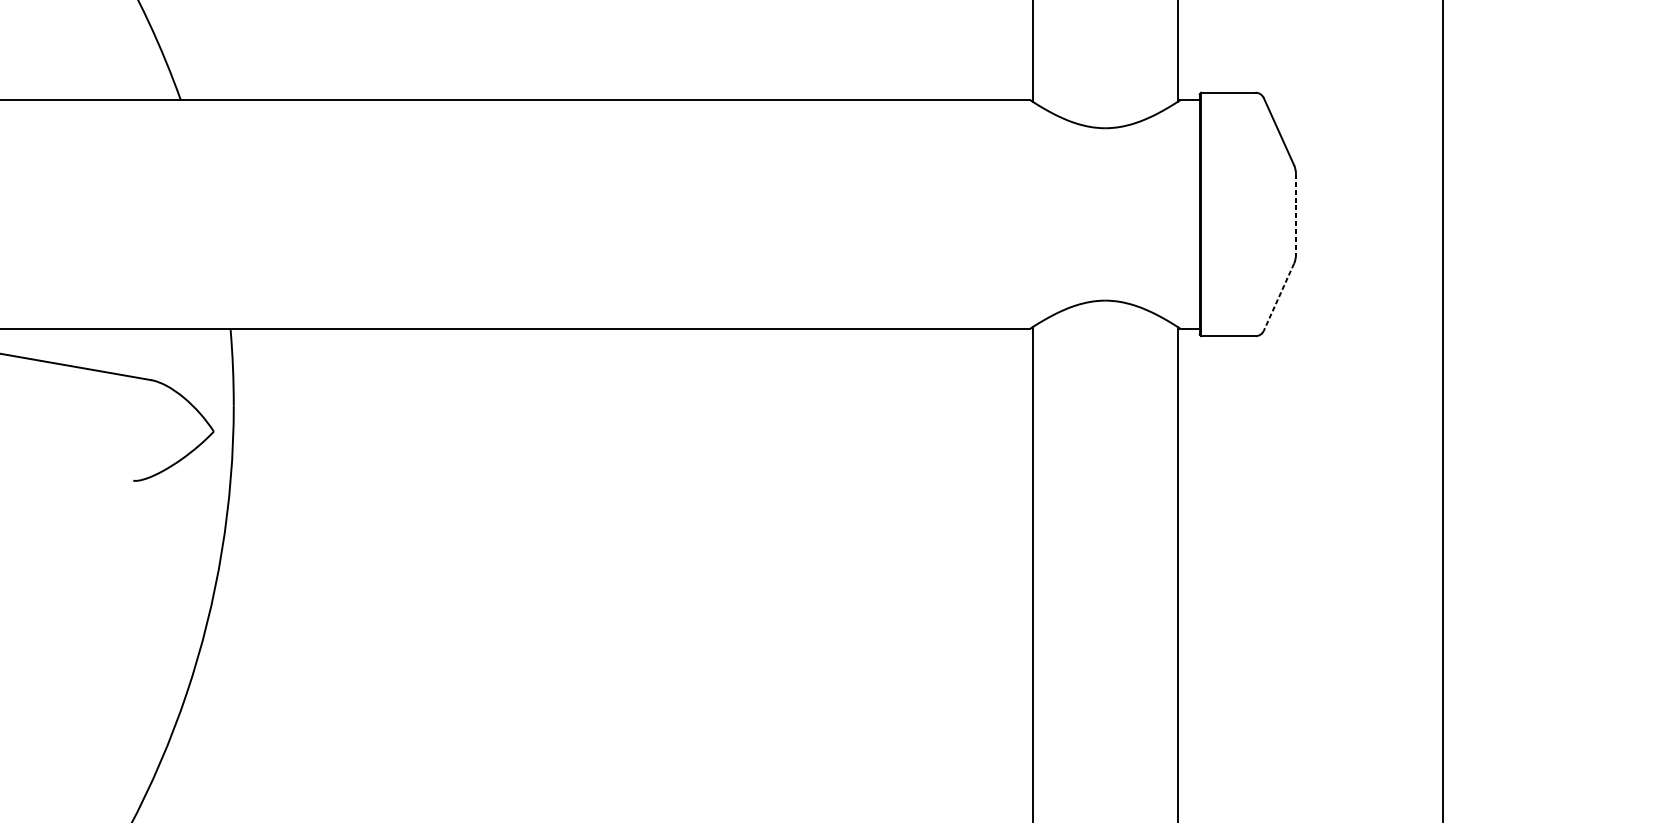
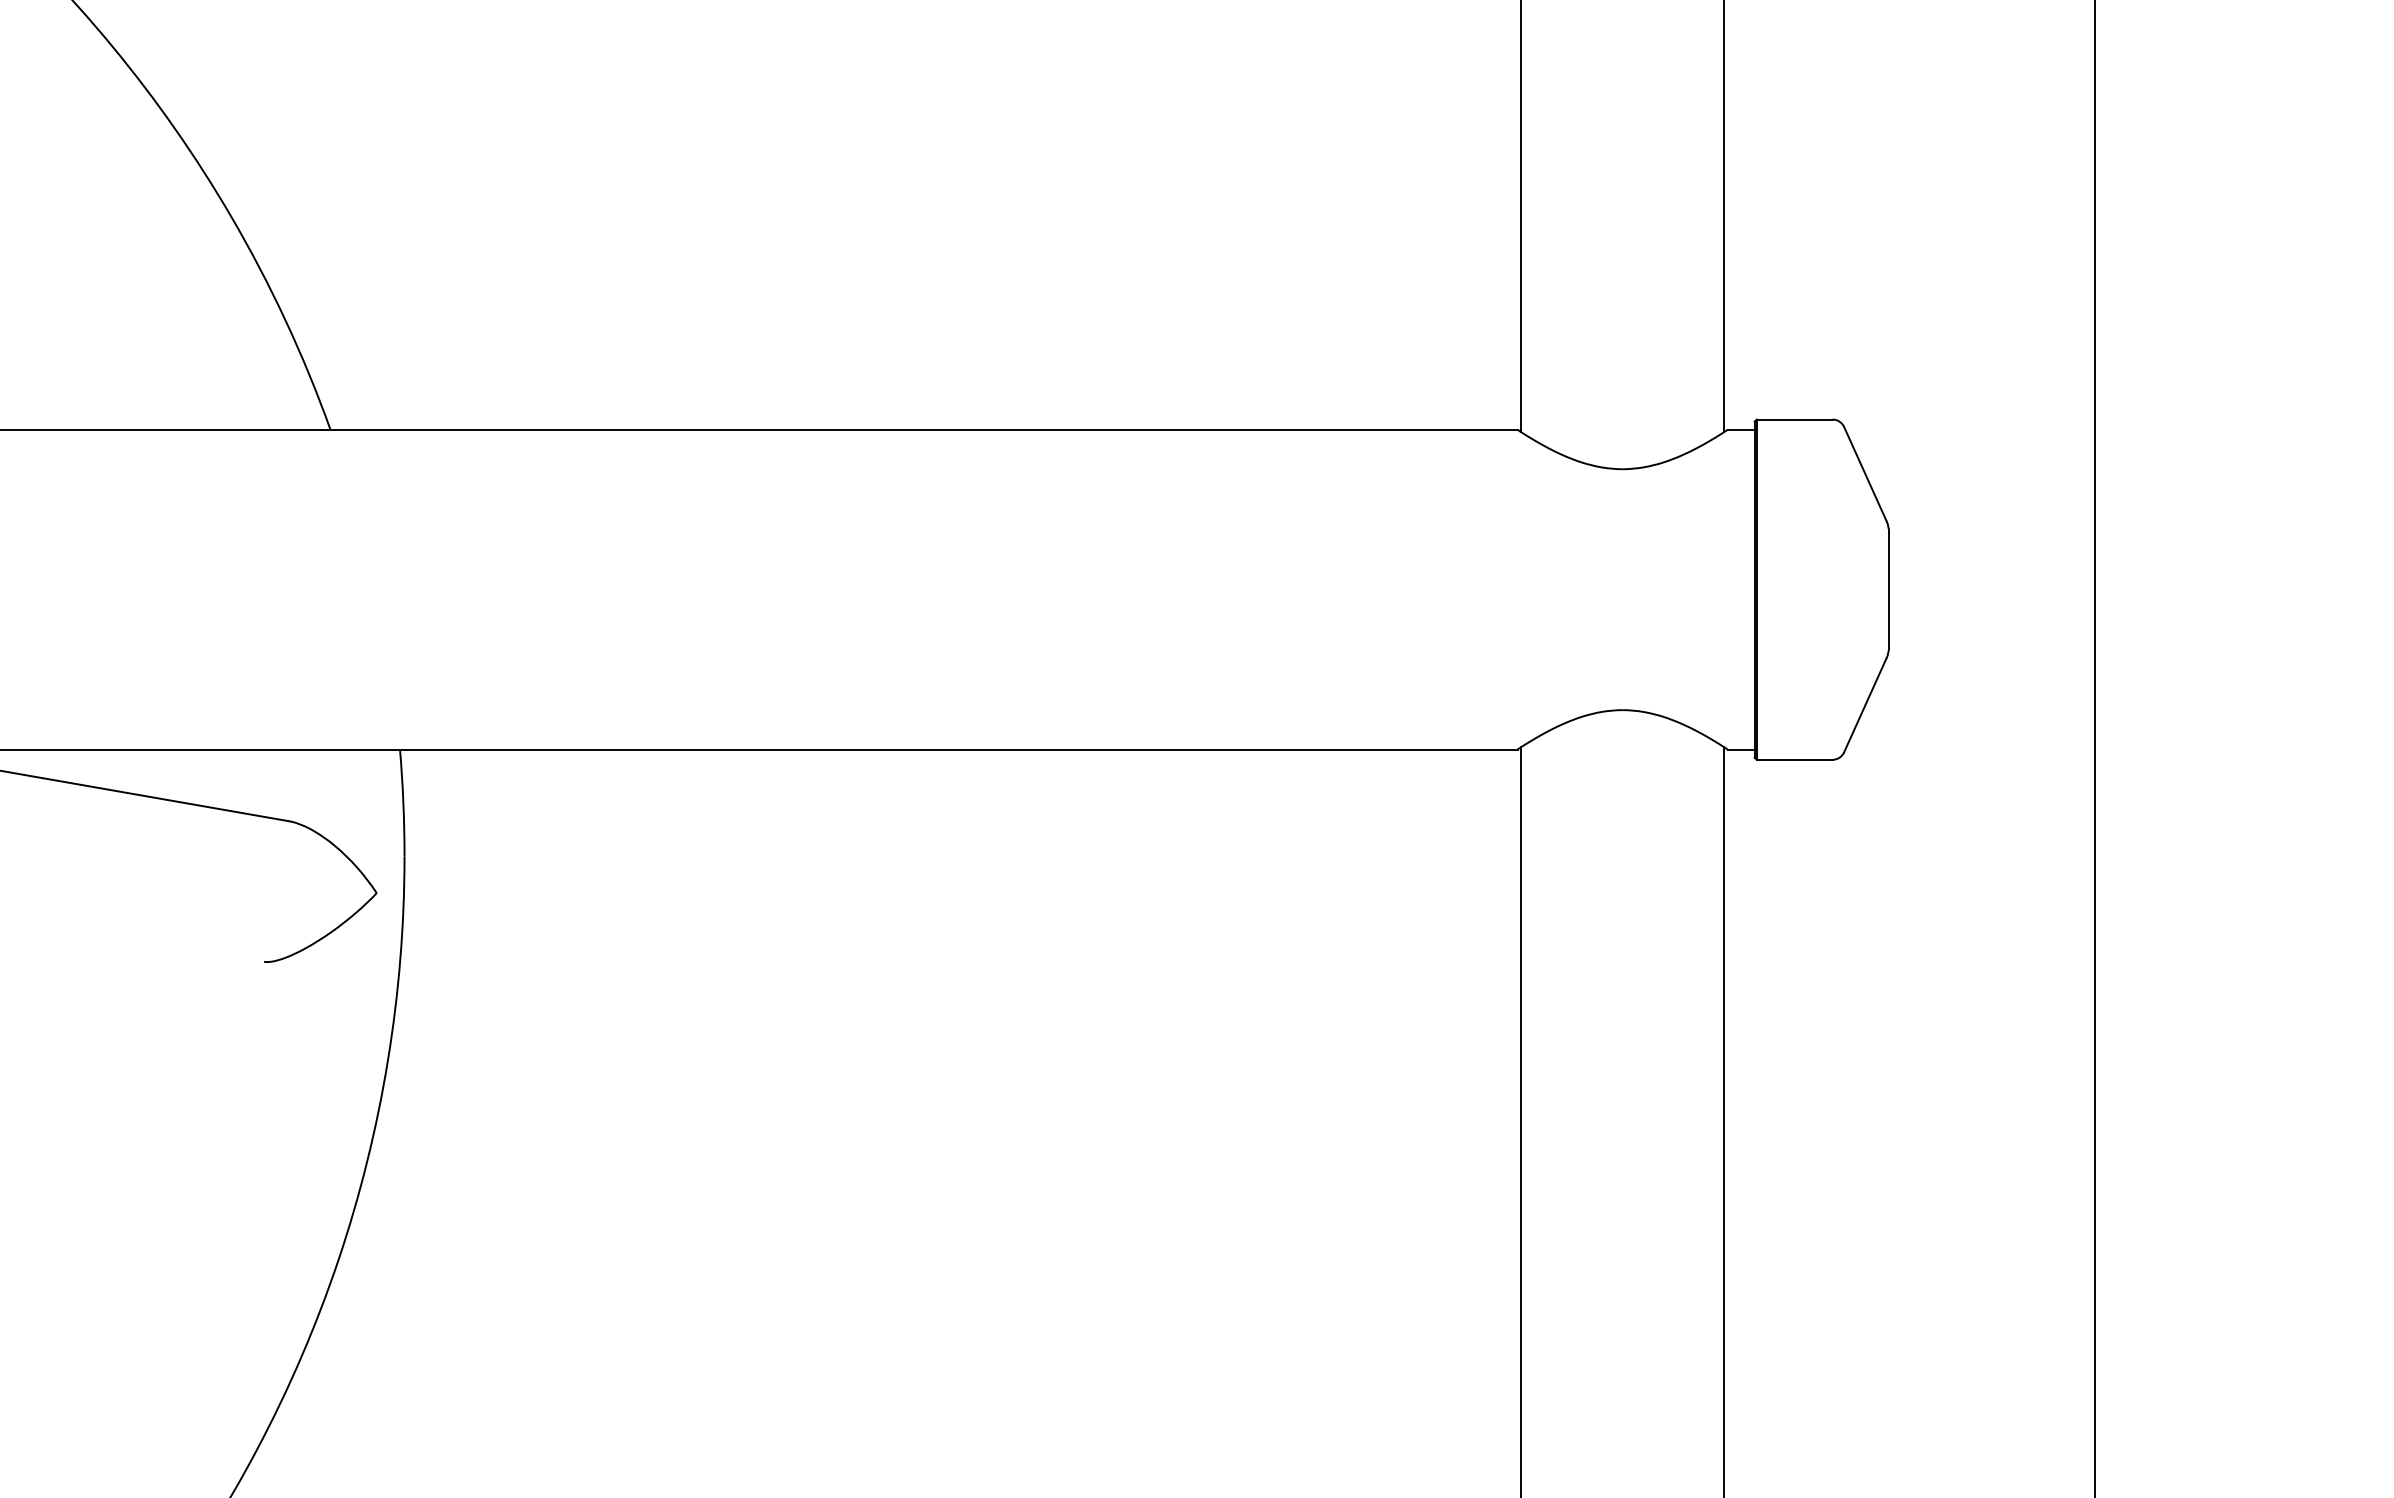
line: (1296, 214) -> (1889, 589), dashed -> solid
line: (1279, 297) -> (1865, 705), dashed -> solid

